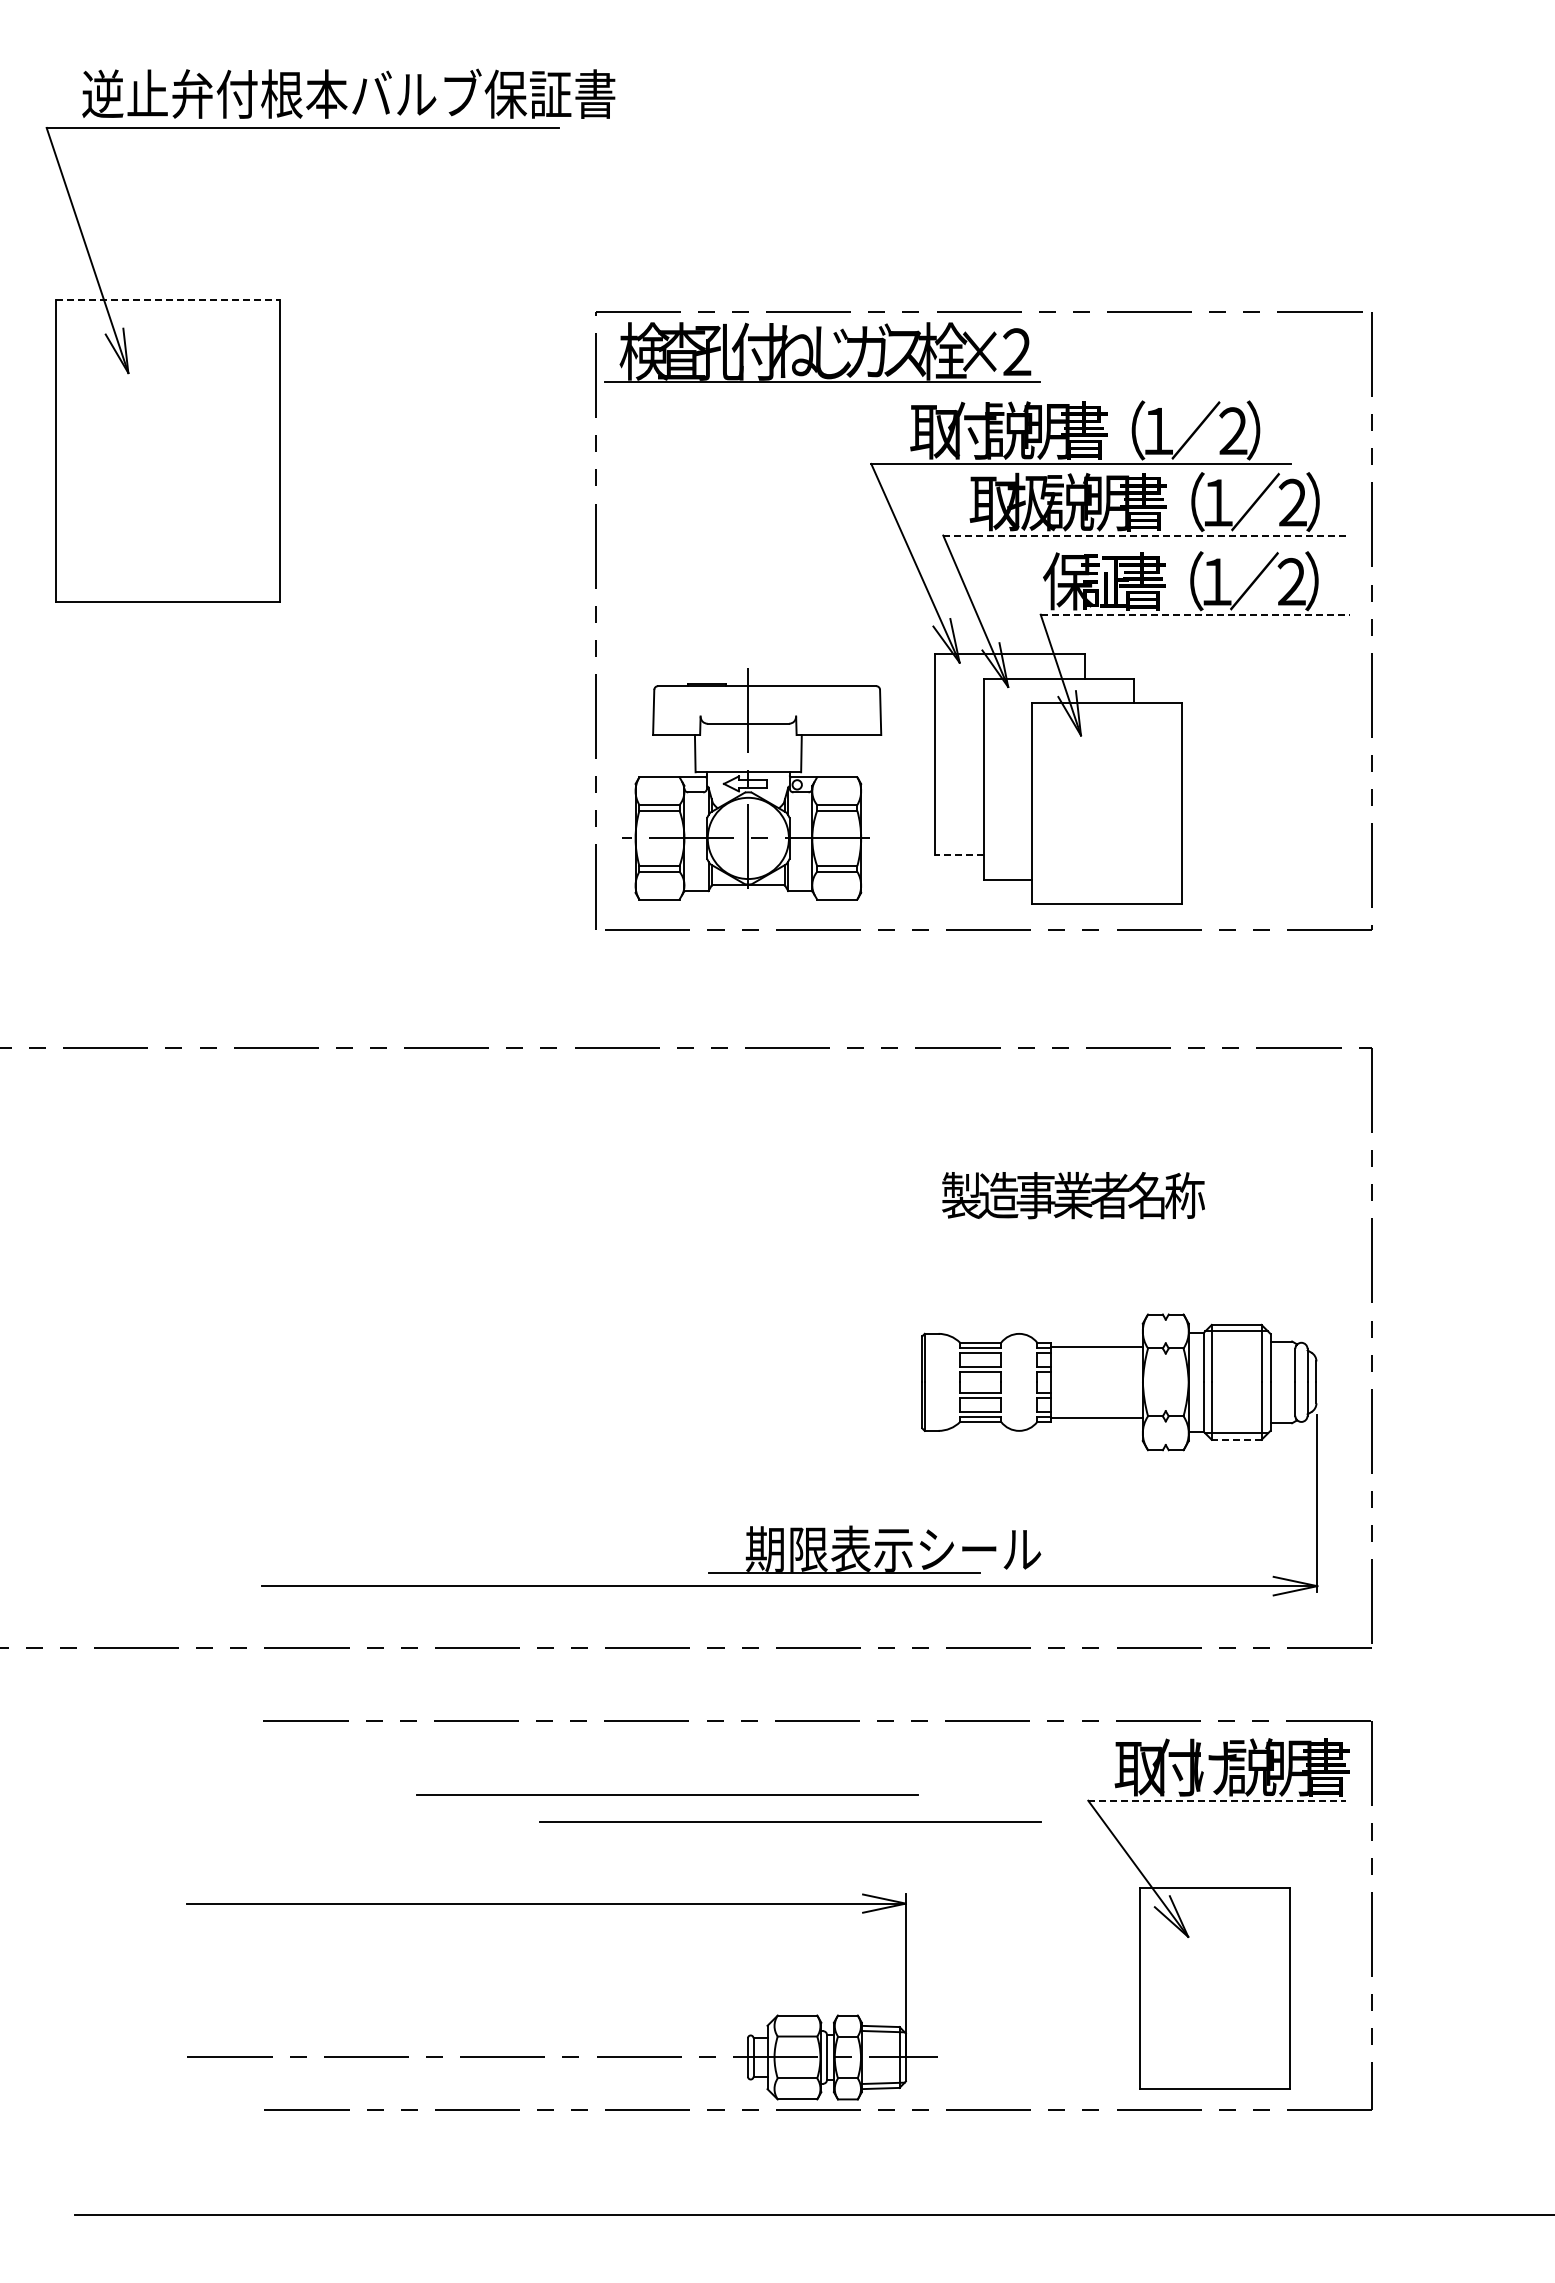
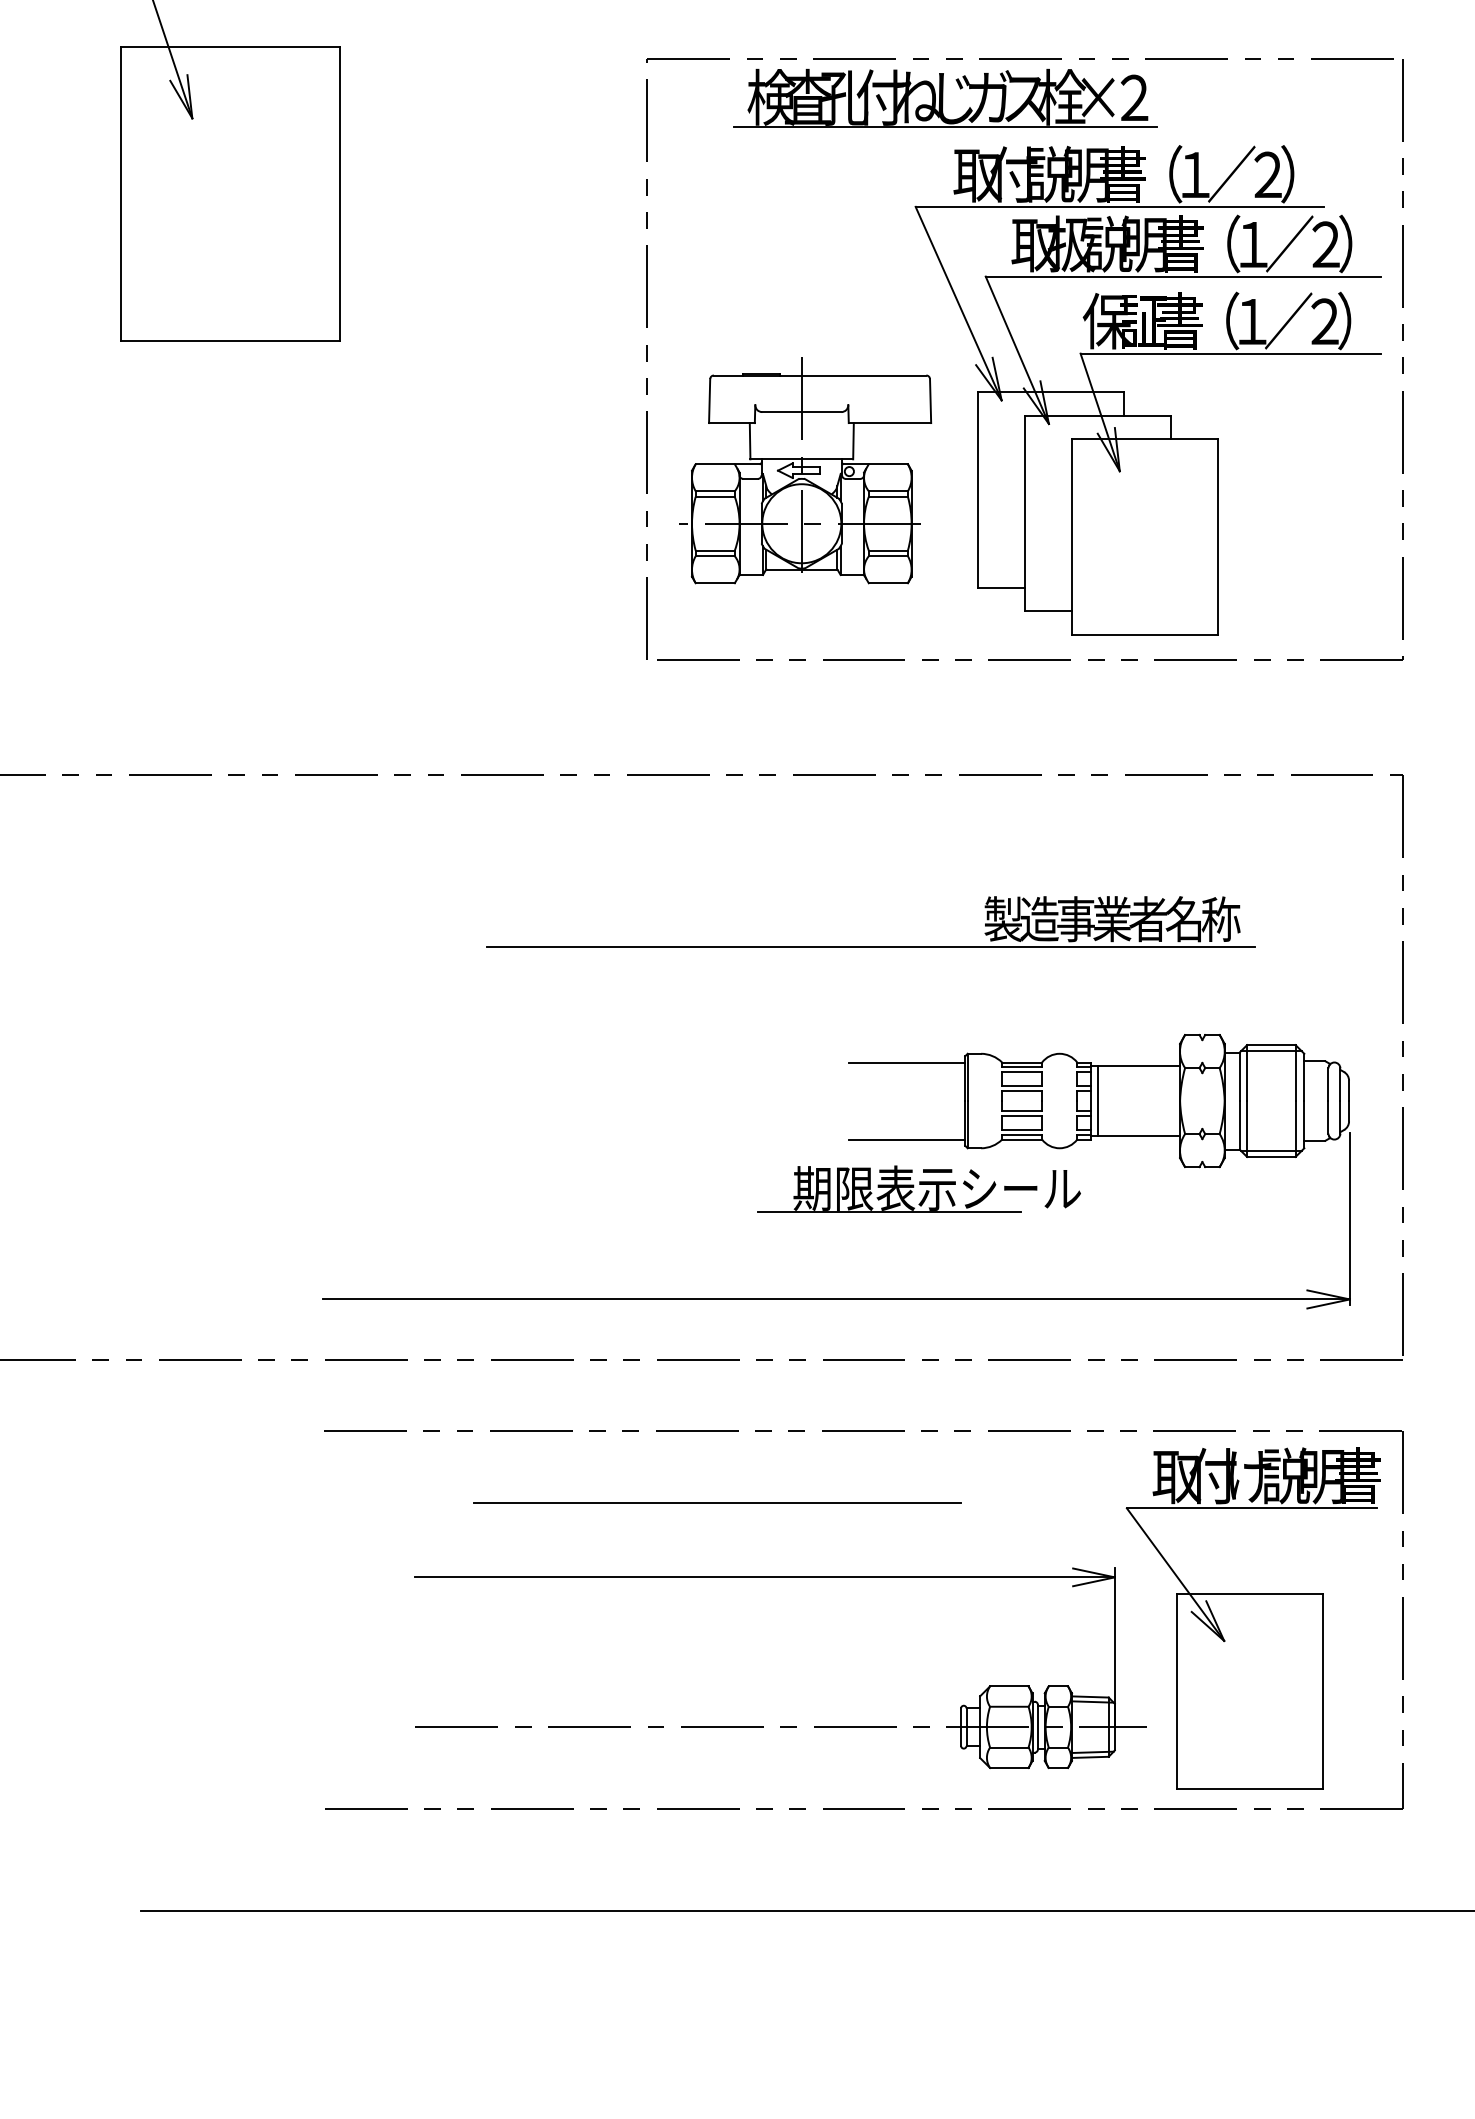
line: (168, 300) -> (231, 47), dashed -> solid
part: (822, 352) -> (945, 98), moved
line: (1146, 535) -> (1183, 276), dashed -> solid
line: (1195, 614) -> (1231, 353), dashed -> solid
part: (752, 784) -> (805, 471), moved
line: (958, 855) -> (1000, 588), dashed -> solid
line: (824, 1224) -> (870, 947), added
line: (862, 1342) -> (907, 1062), added
line: (1058, 1382) -> (1097, 1101), added
line: (862, 1421) -> (907, 1139), added
line: (1236, 1439) -> (1271, 1156), dashed -> solid
part: (874, 1549) -> (918, 1188), moved
line: (1216, 1800) -> (1251, 1508), dashed -> solid
line: (790, 1821) -> (836, 1528), removed
part: (562, 2056) -> (780, 1726), moved

